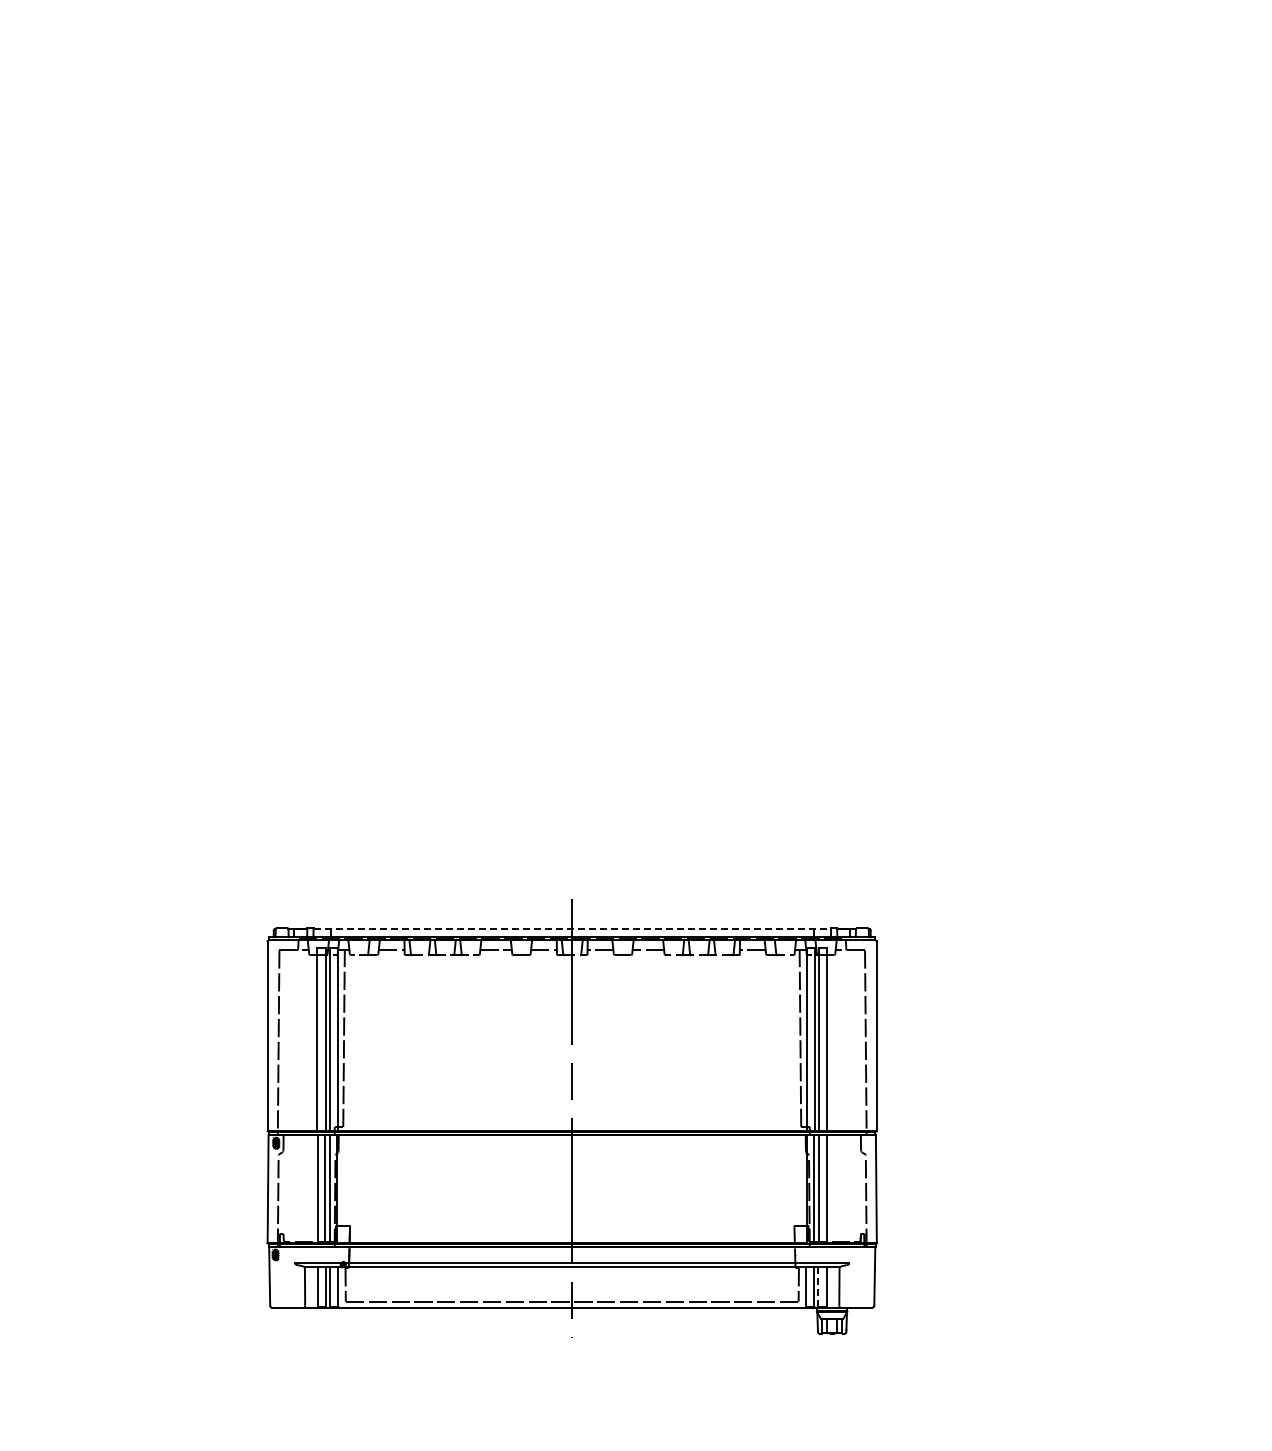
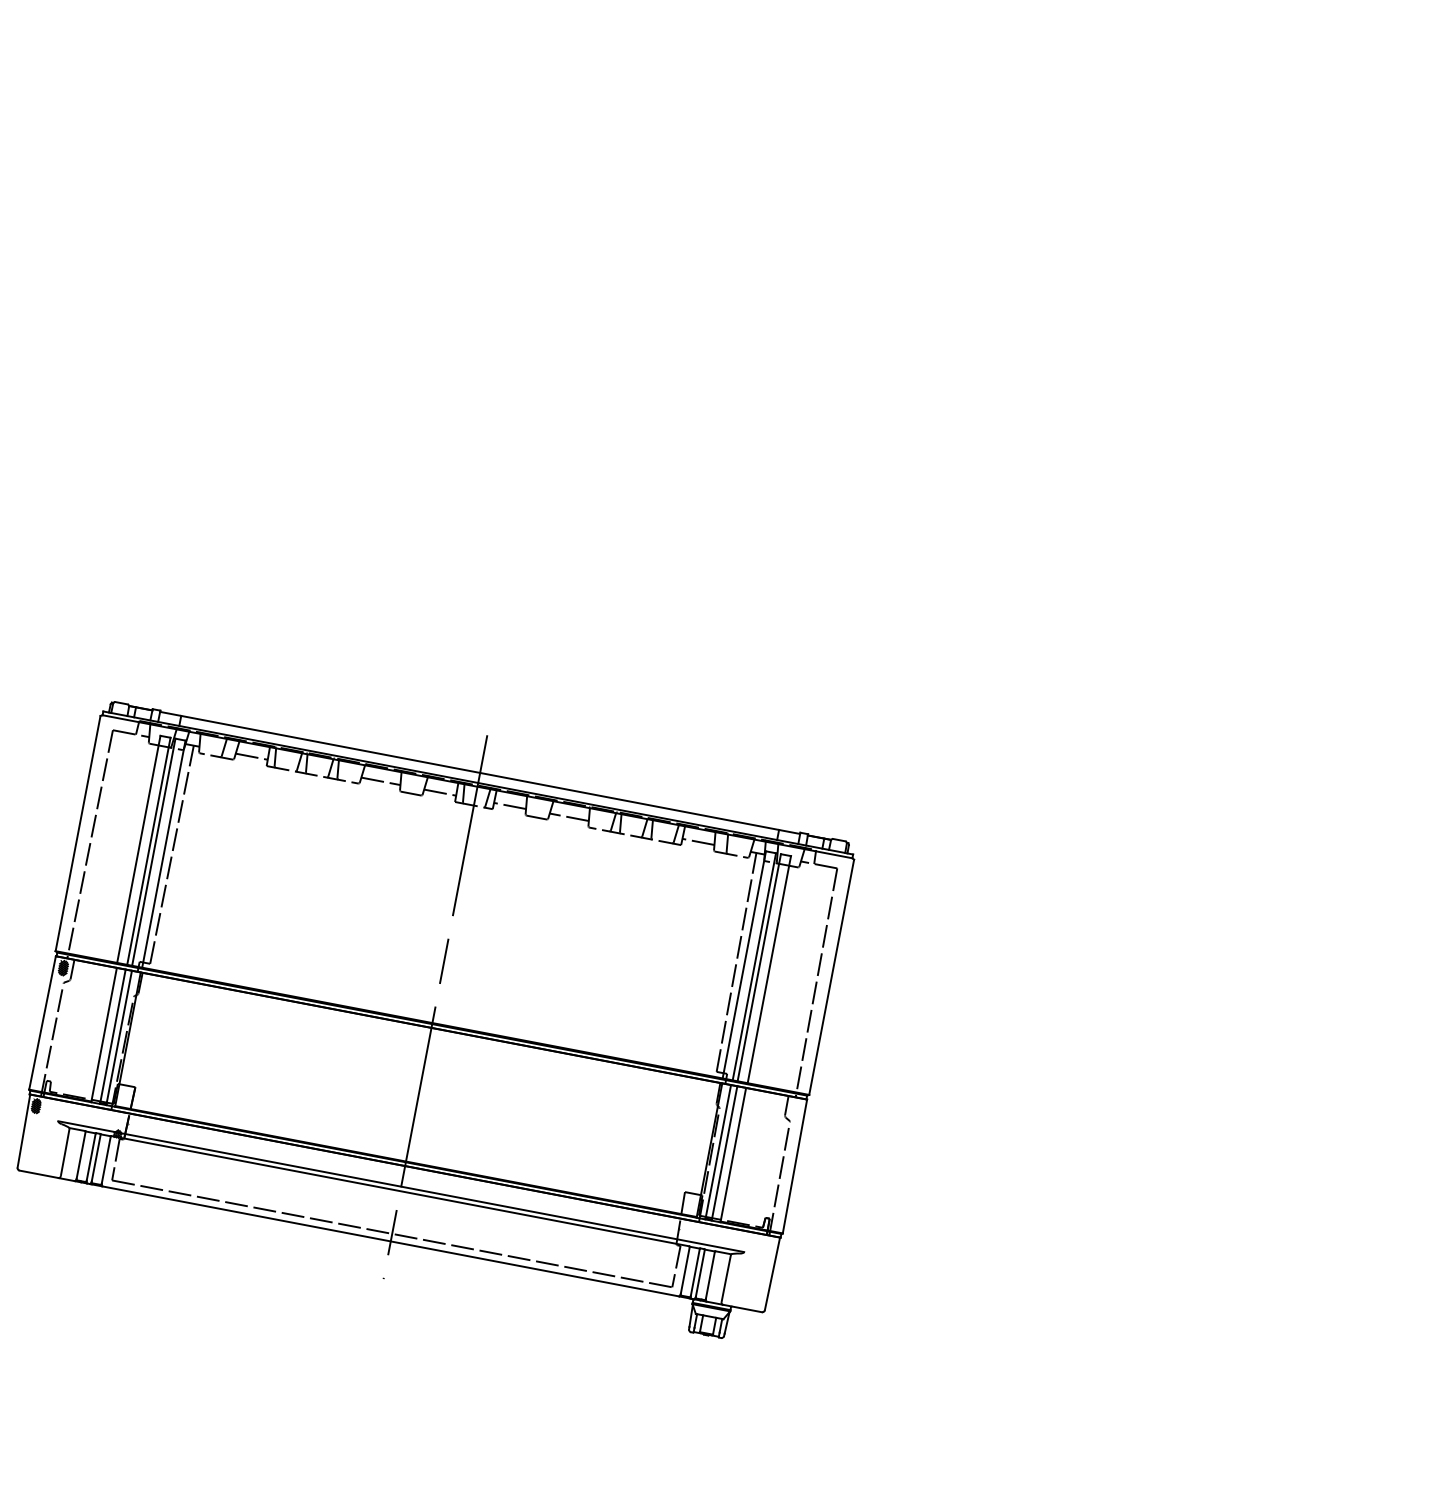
line: (572, 929) -> (480, 773), dashed -> solid
line: (818, 1287) -> (700, 1274), dashed -> solid

